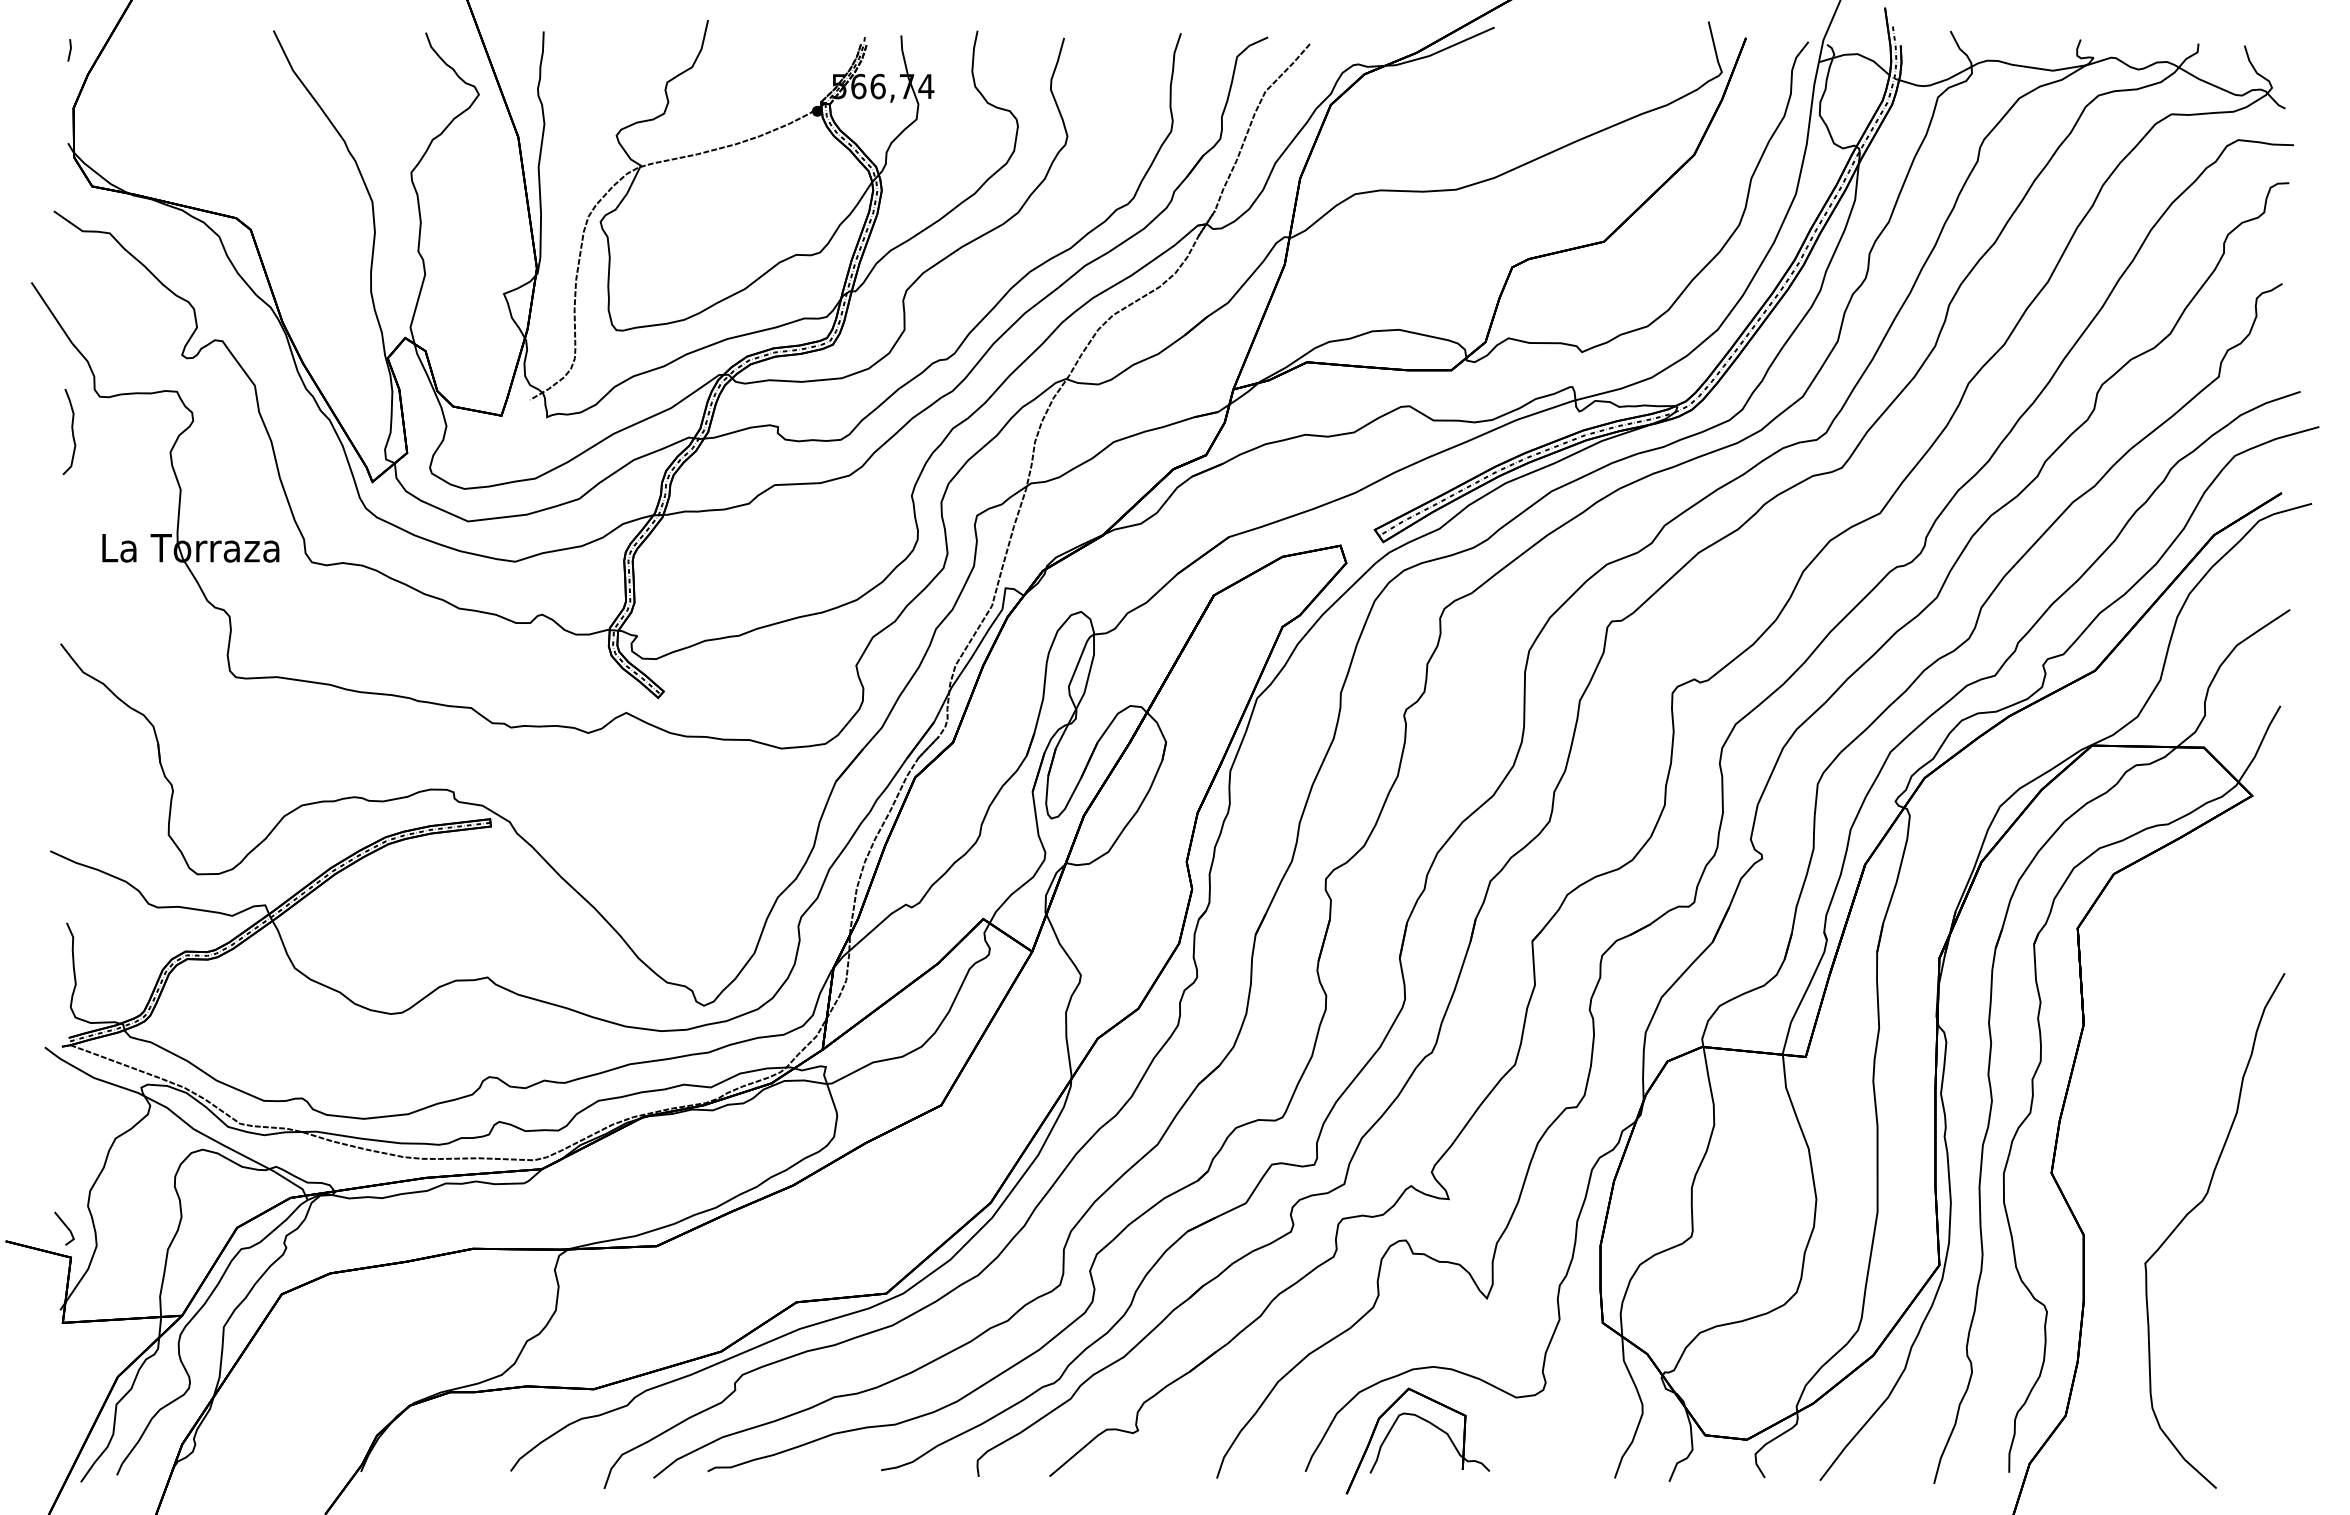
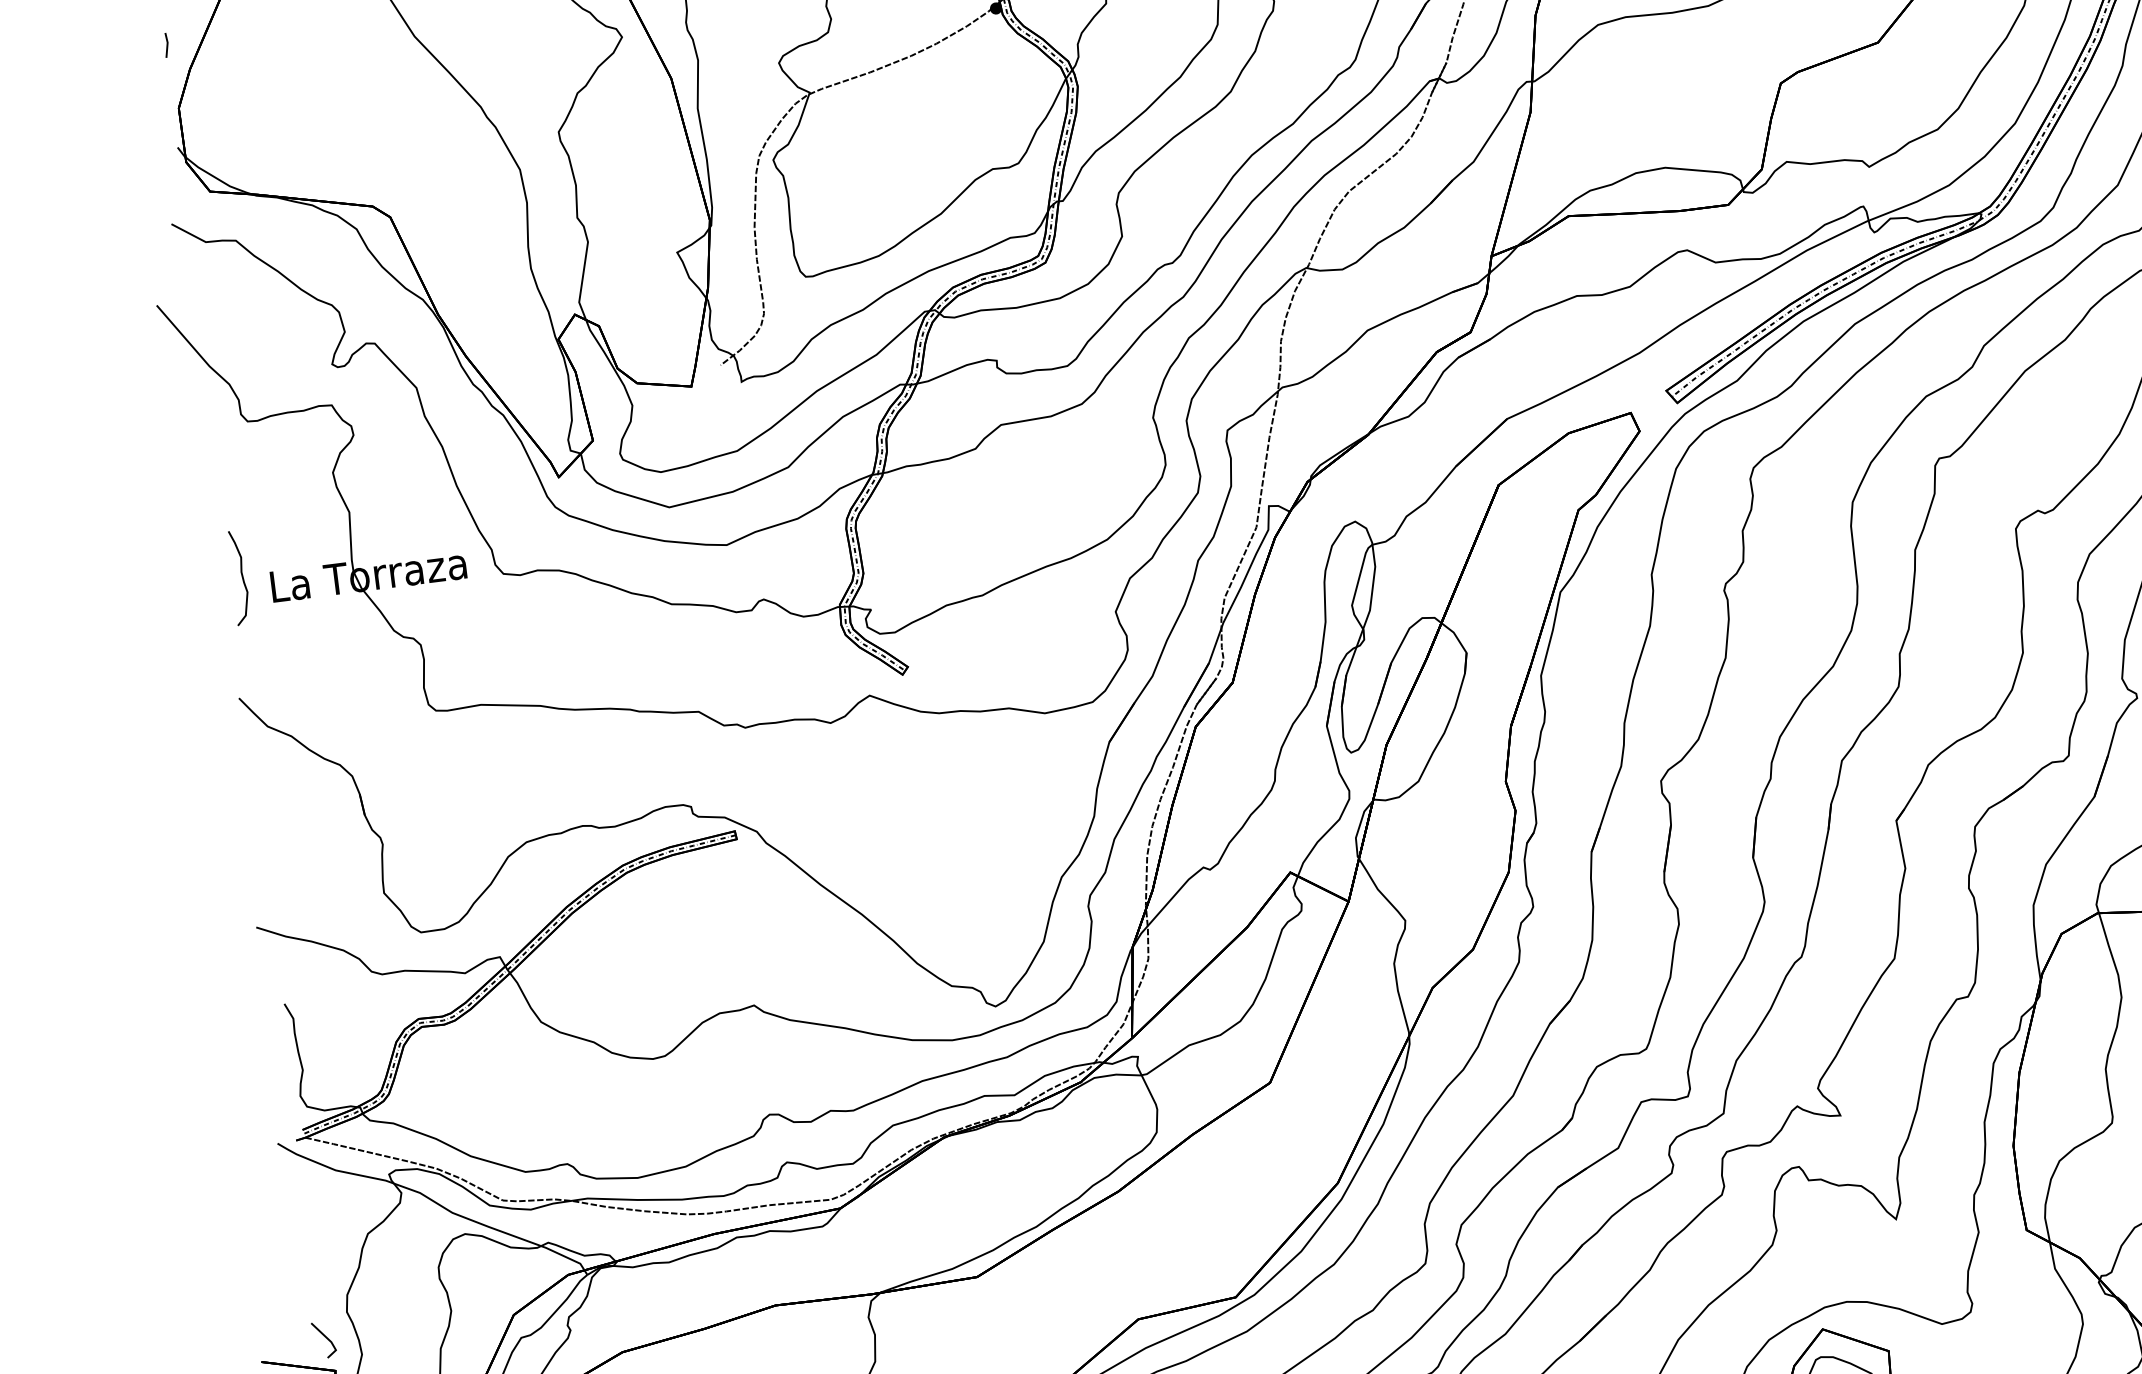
curve: (71, 431) -> (241, 577), moved

